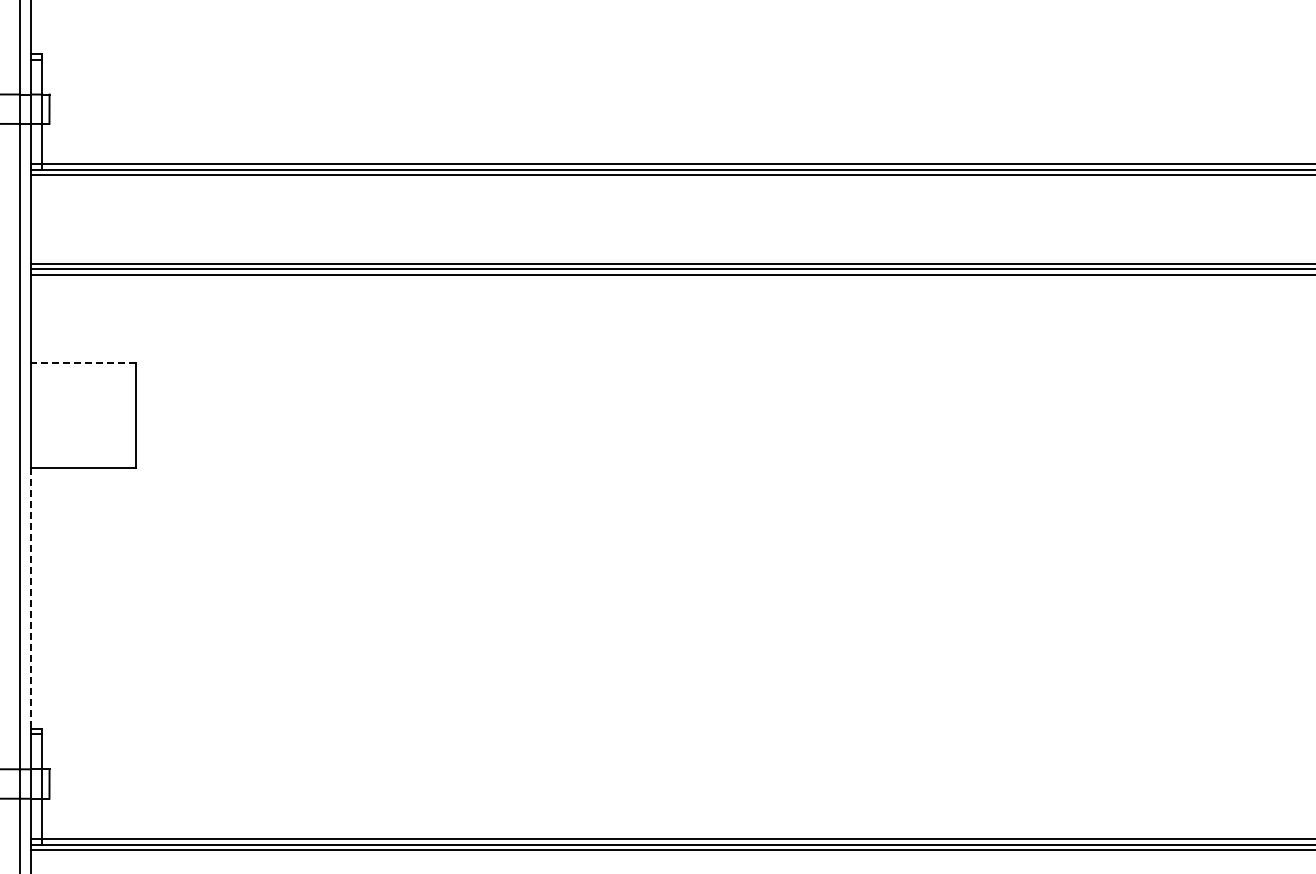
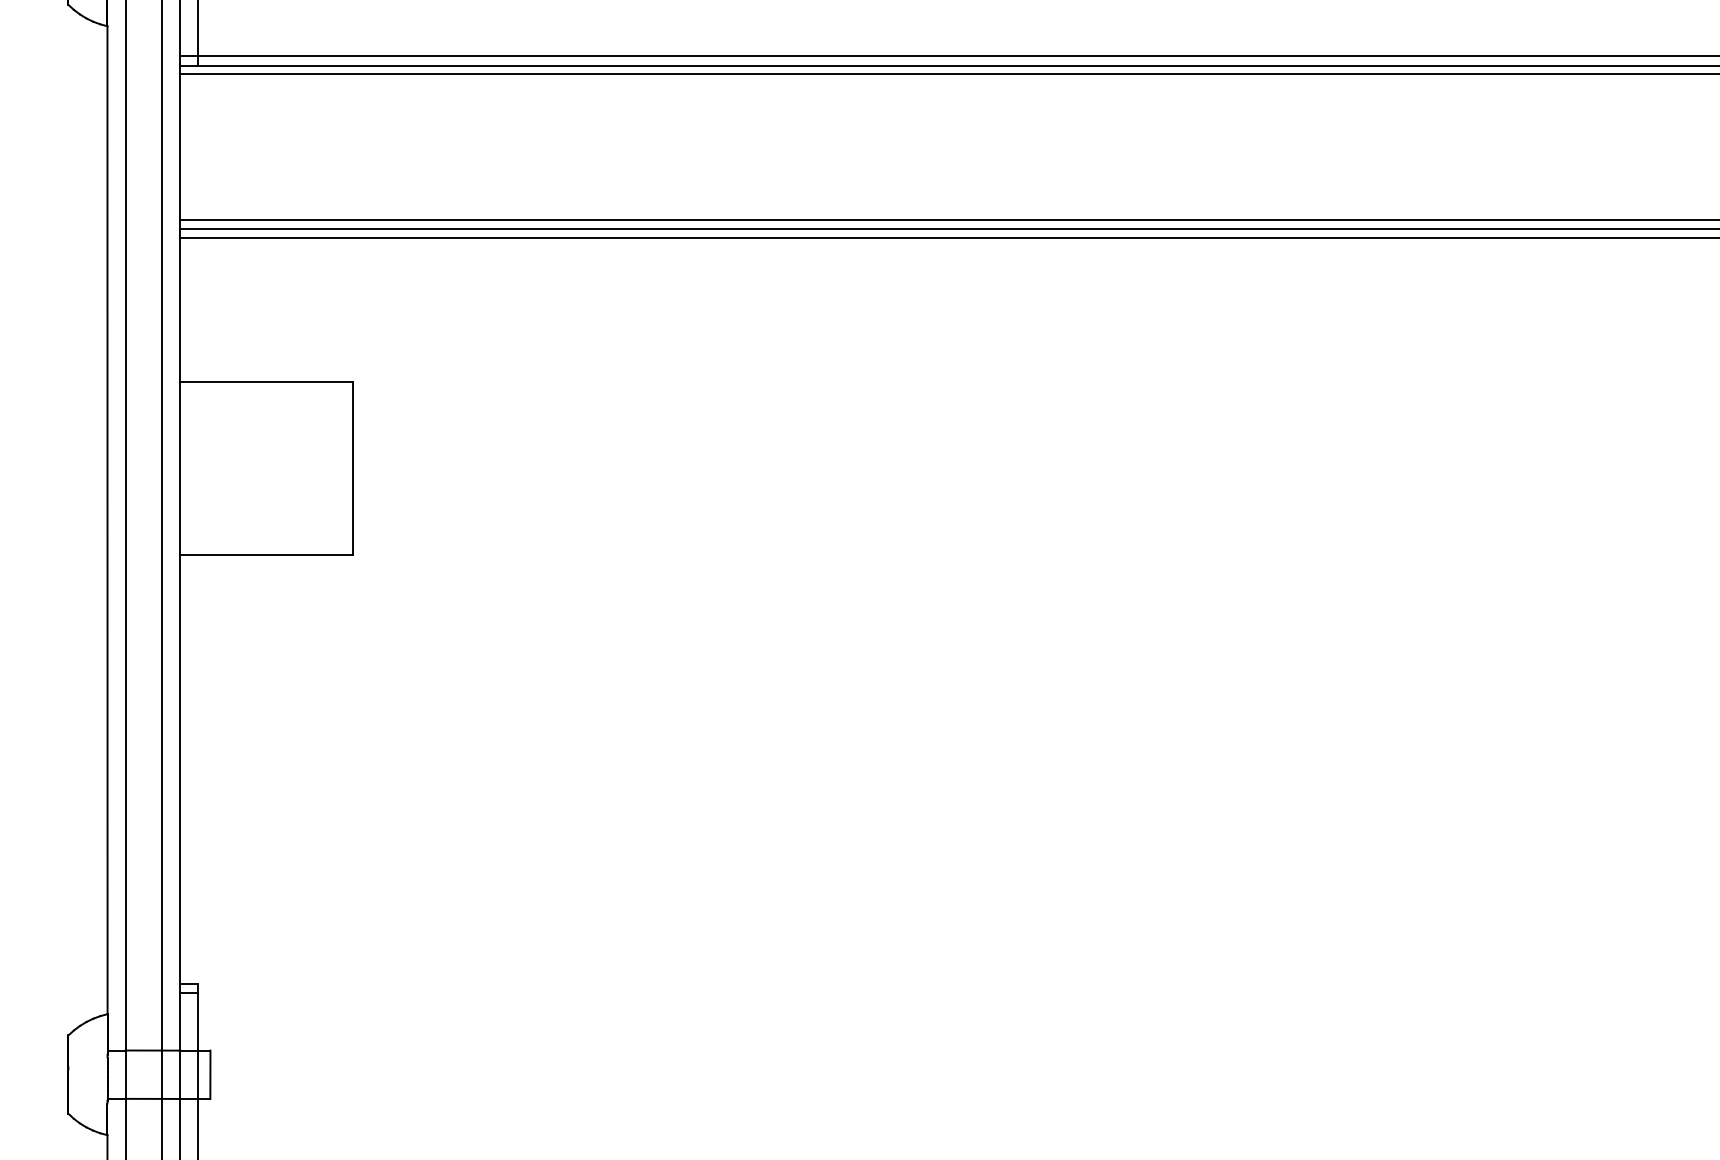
line: (83, 362) -> (266, 382), dashed -> solid
line: (31, 598) -> (180, 769), dashed -> solid

